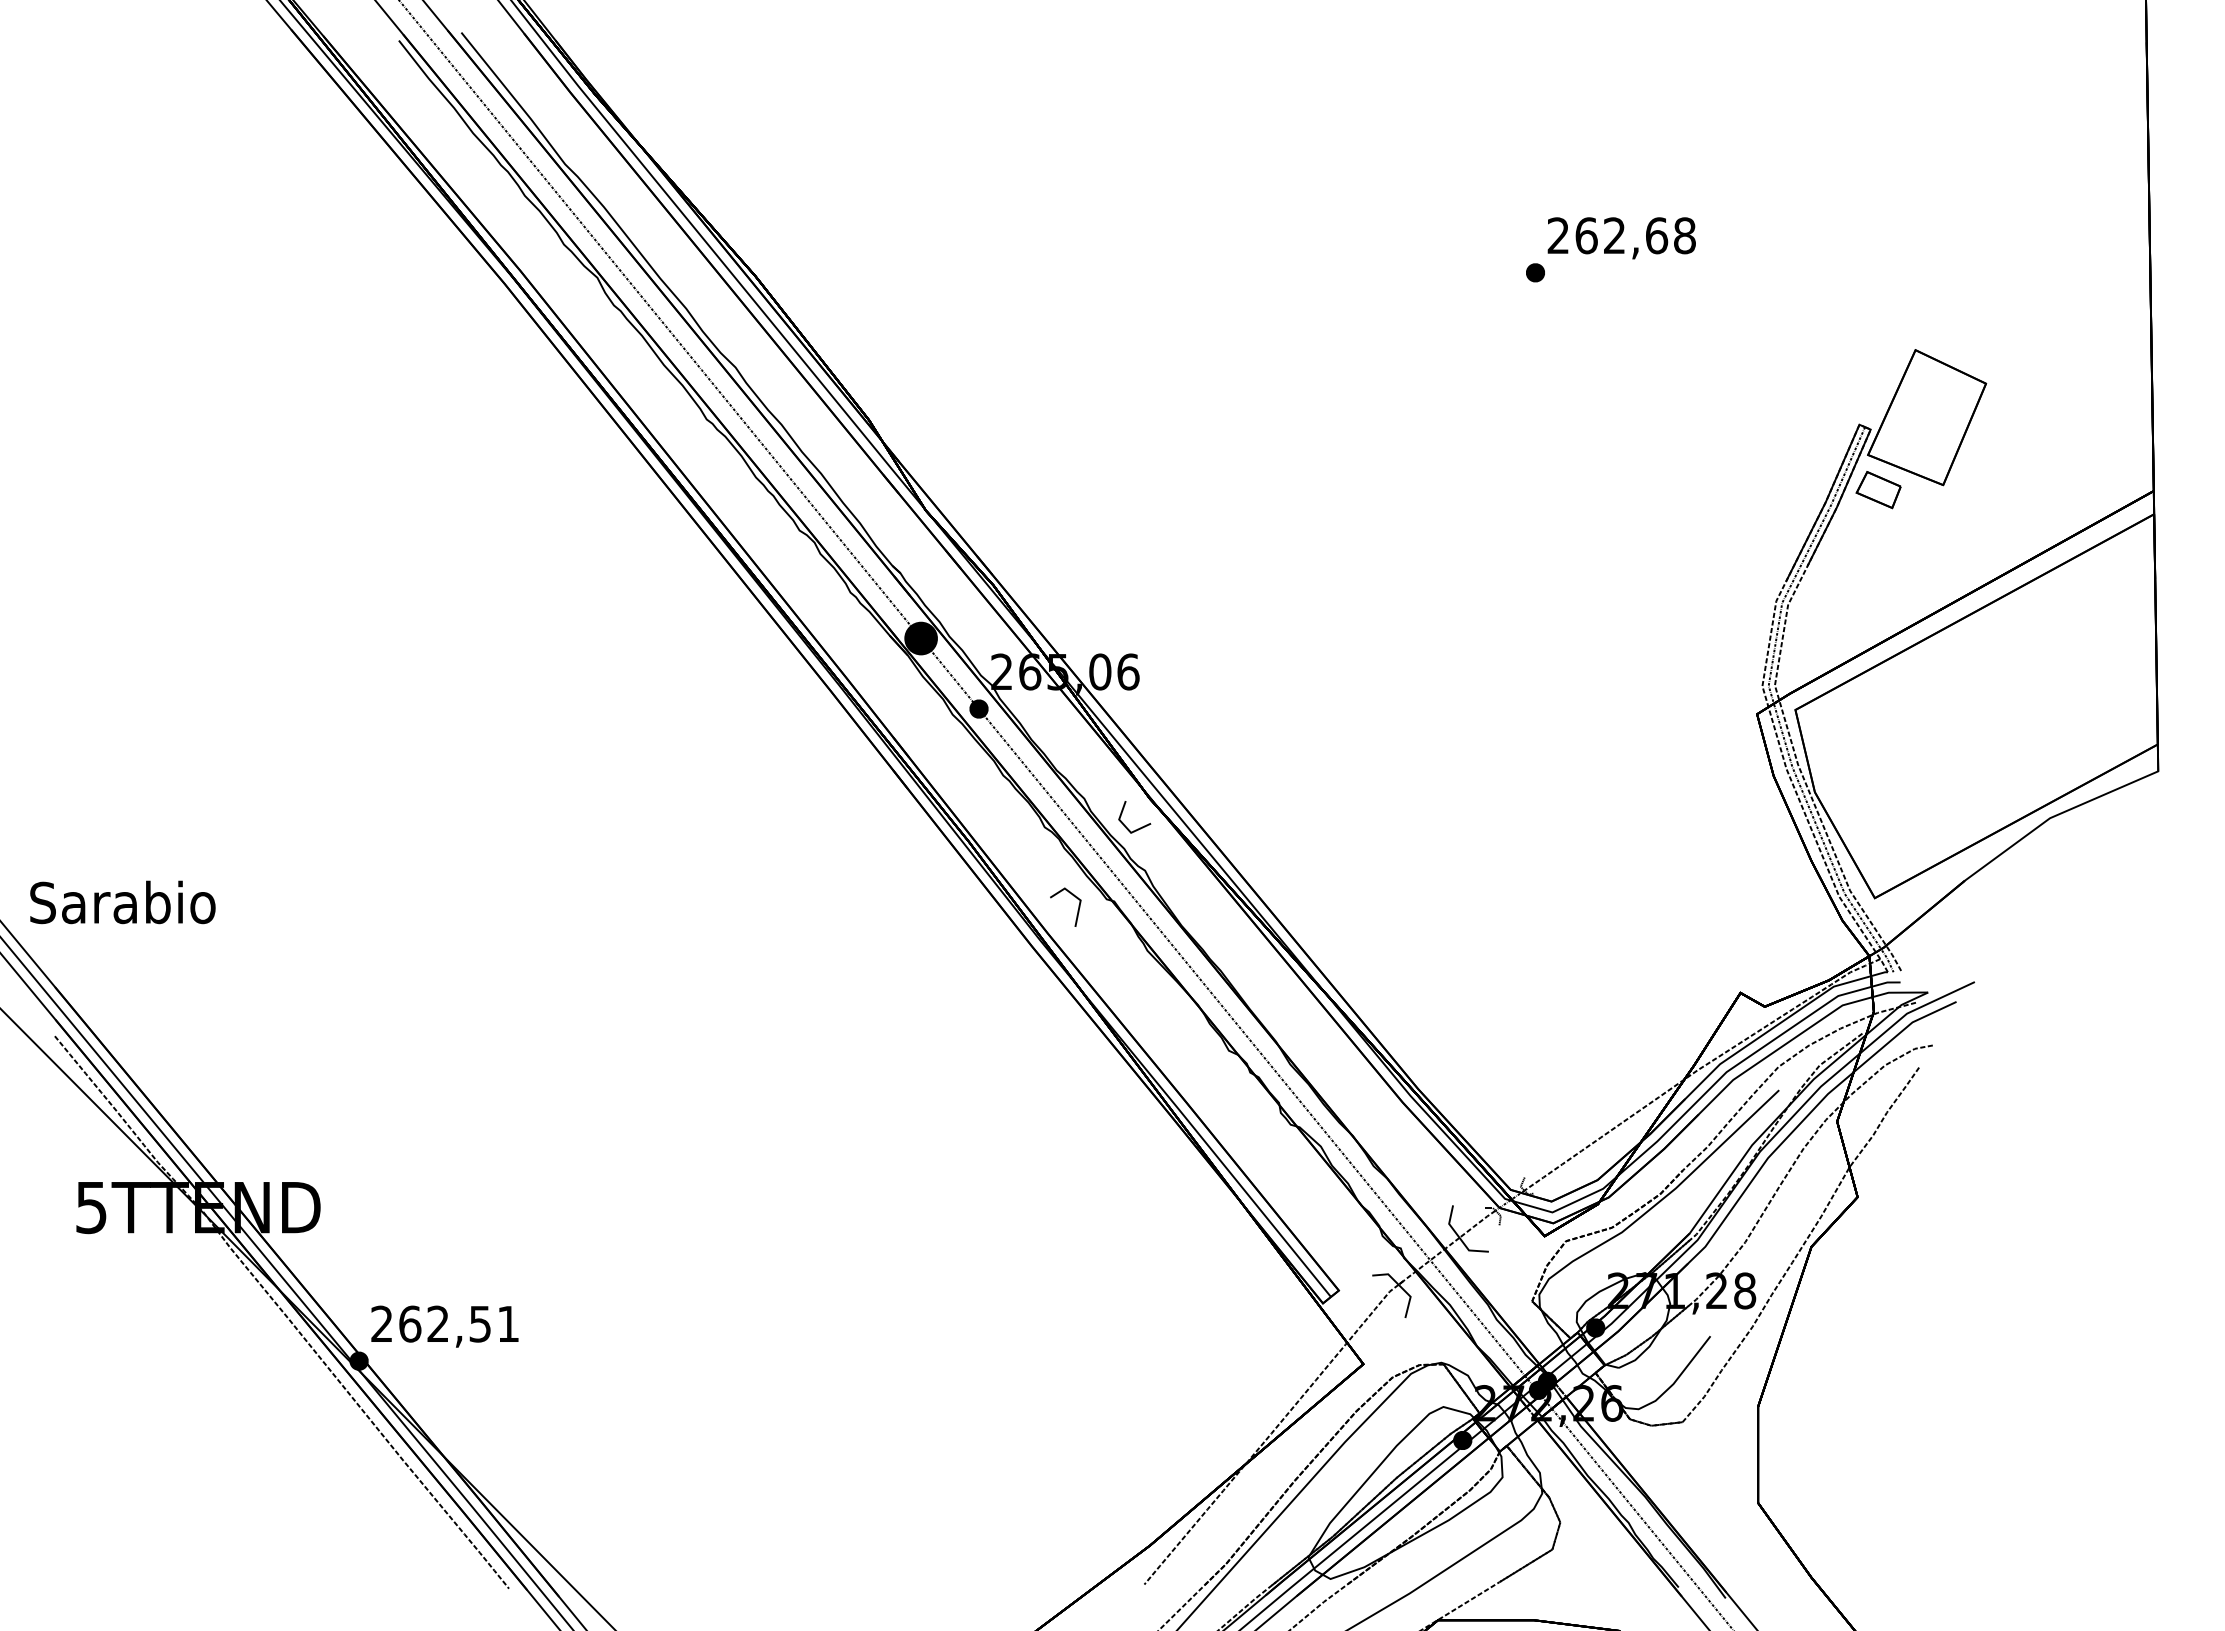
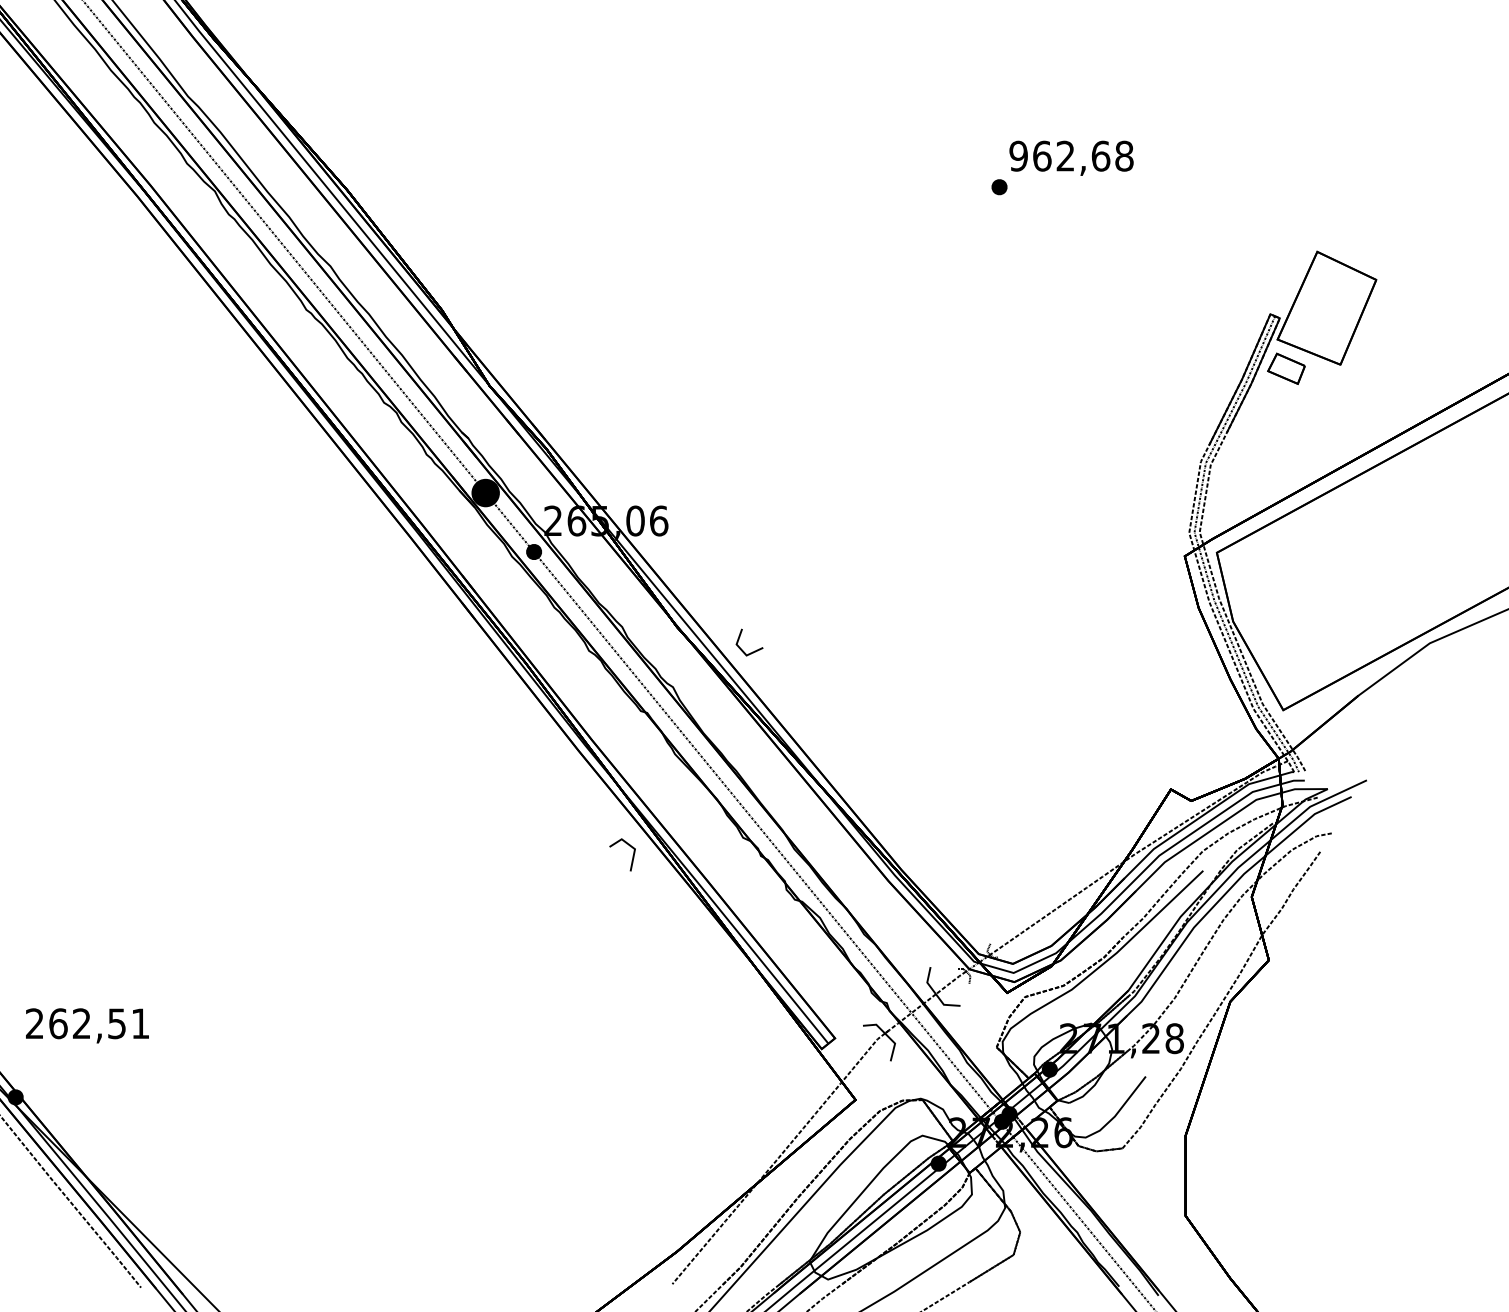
text: (1558, 235) -> (1018, 155), 262,68 -> 962,68
line: (1139, 827) -> (753, 651), moved
line: (1077, 910) -> (632, 857), moved
text: (444, 1326) -> (87, 1025), moved

